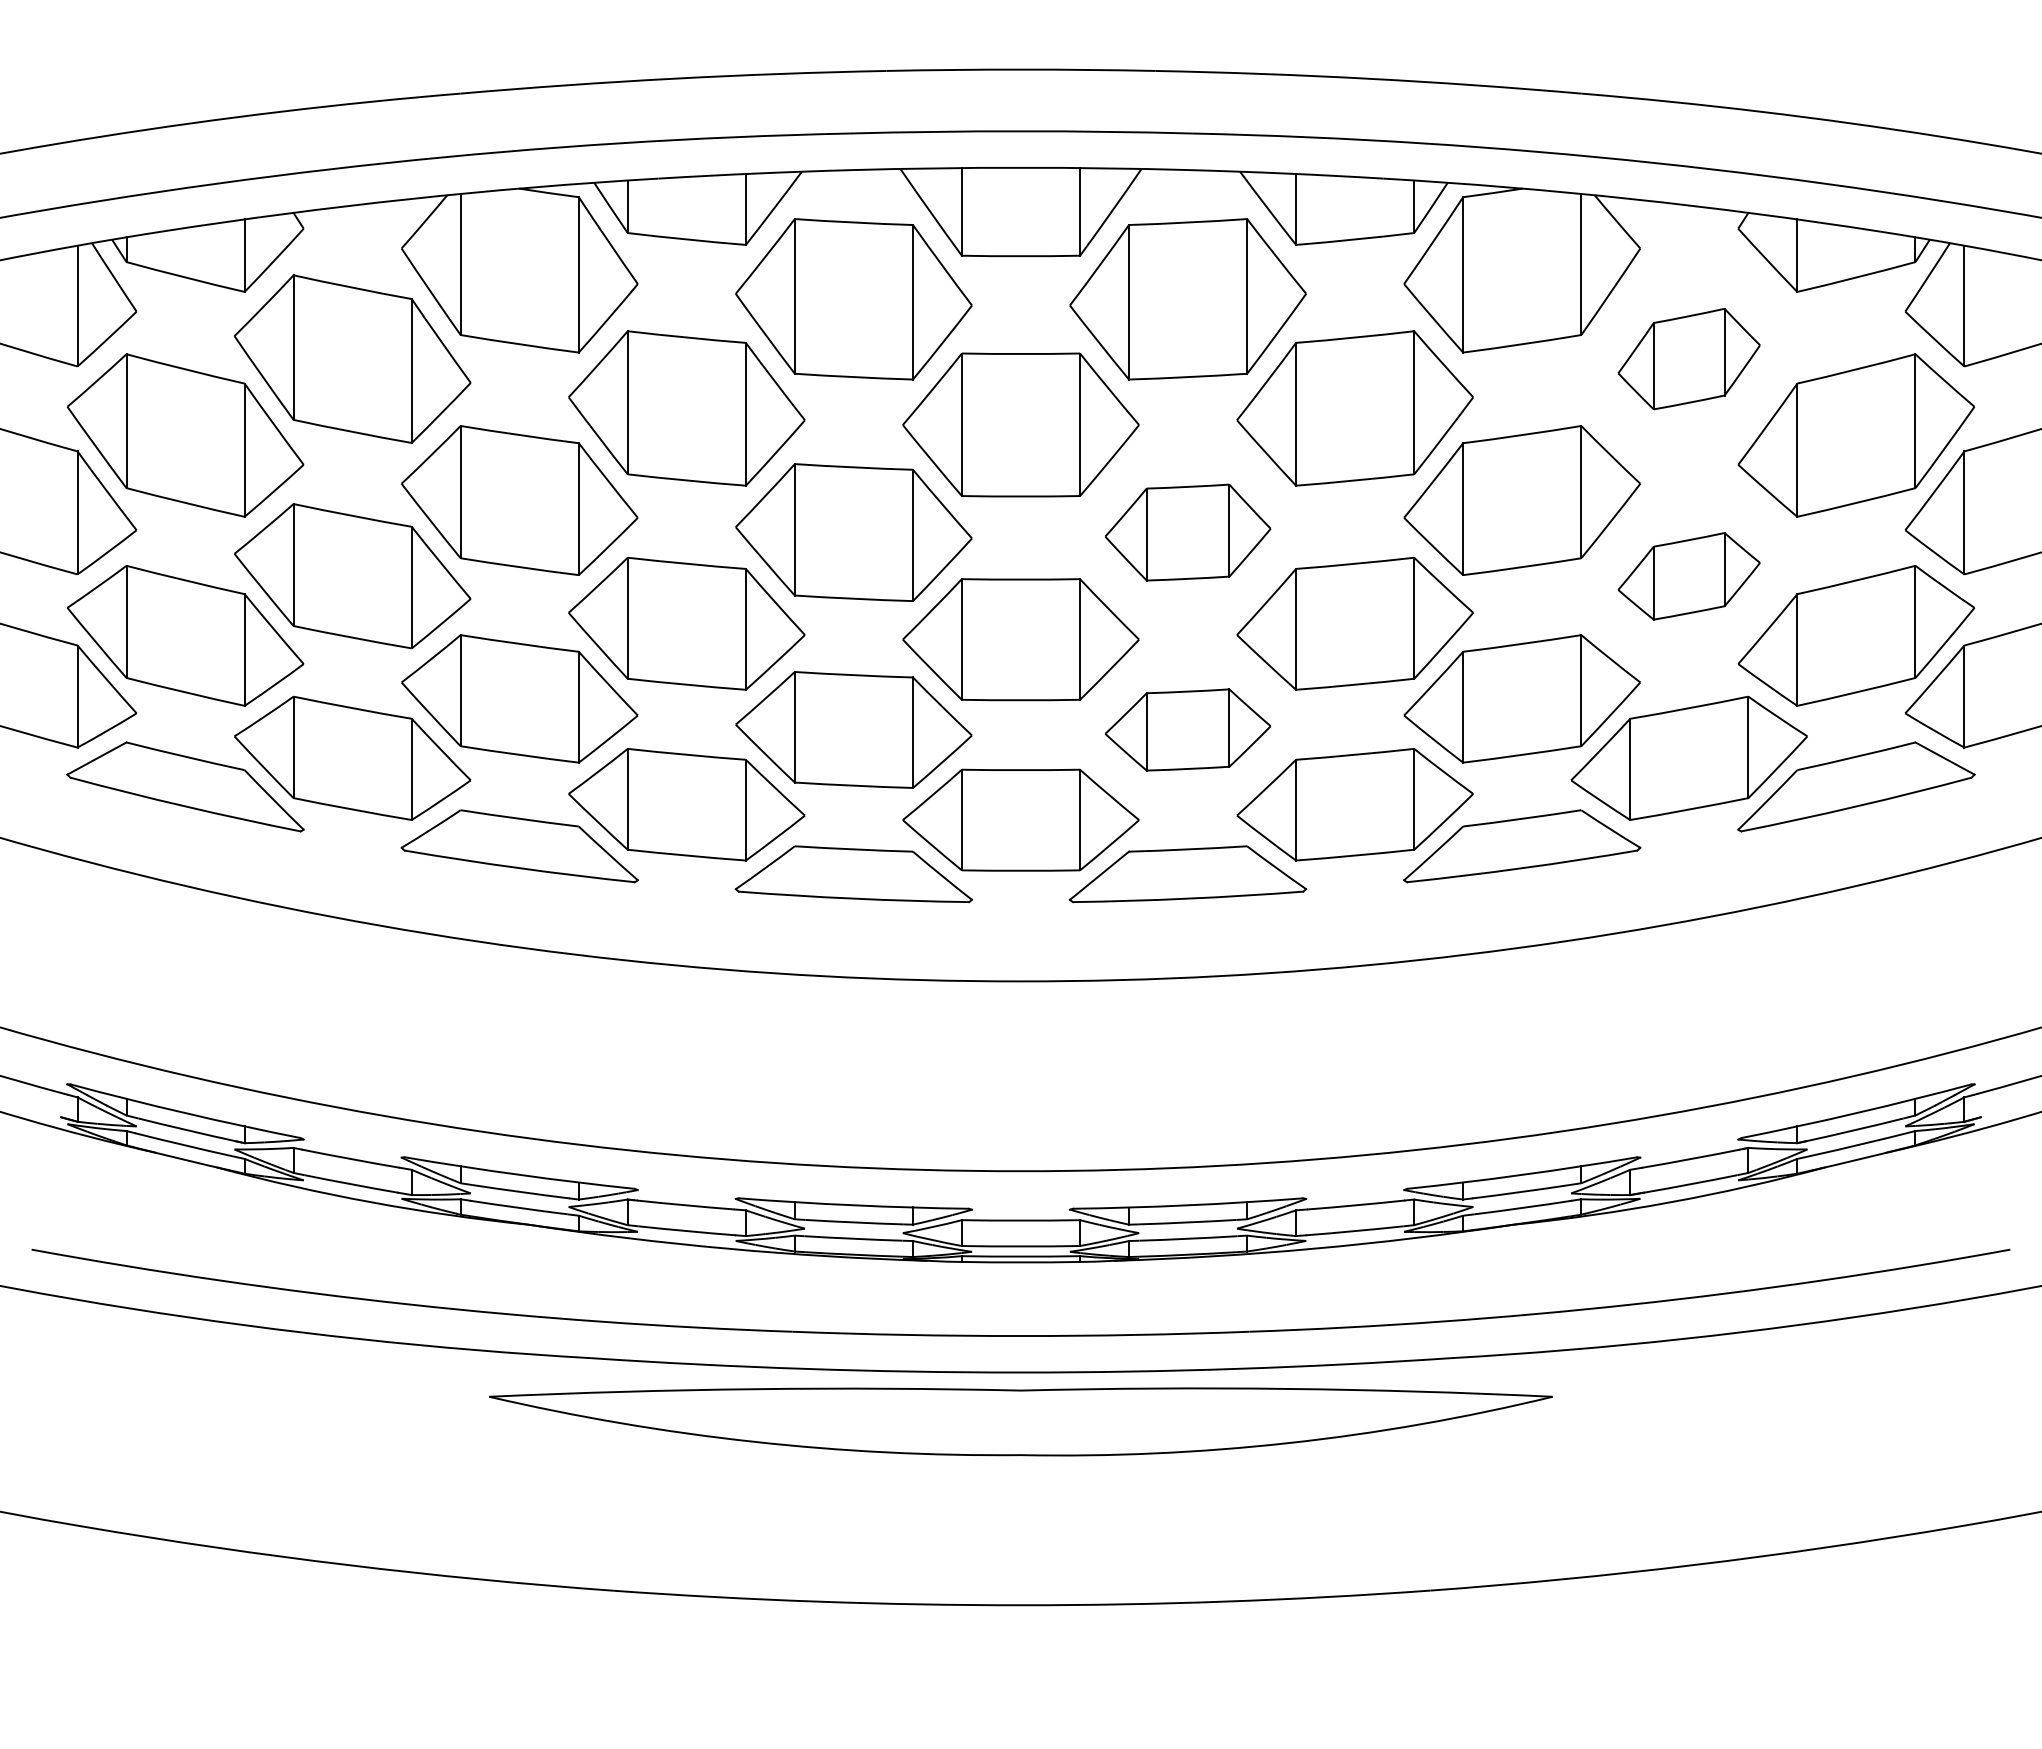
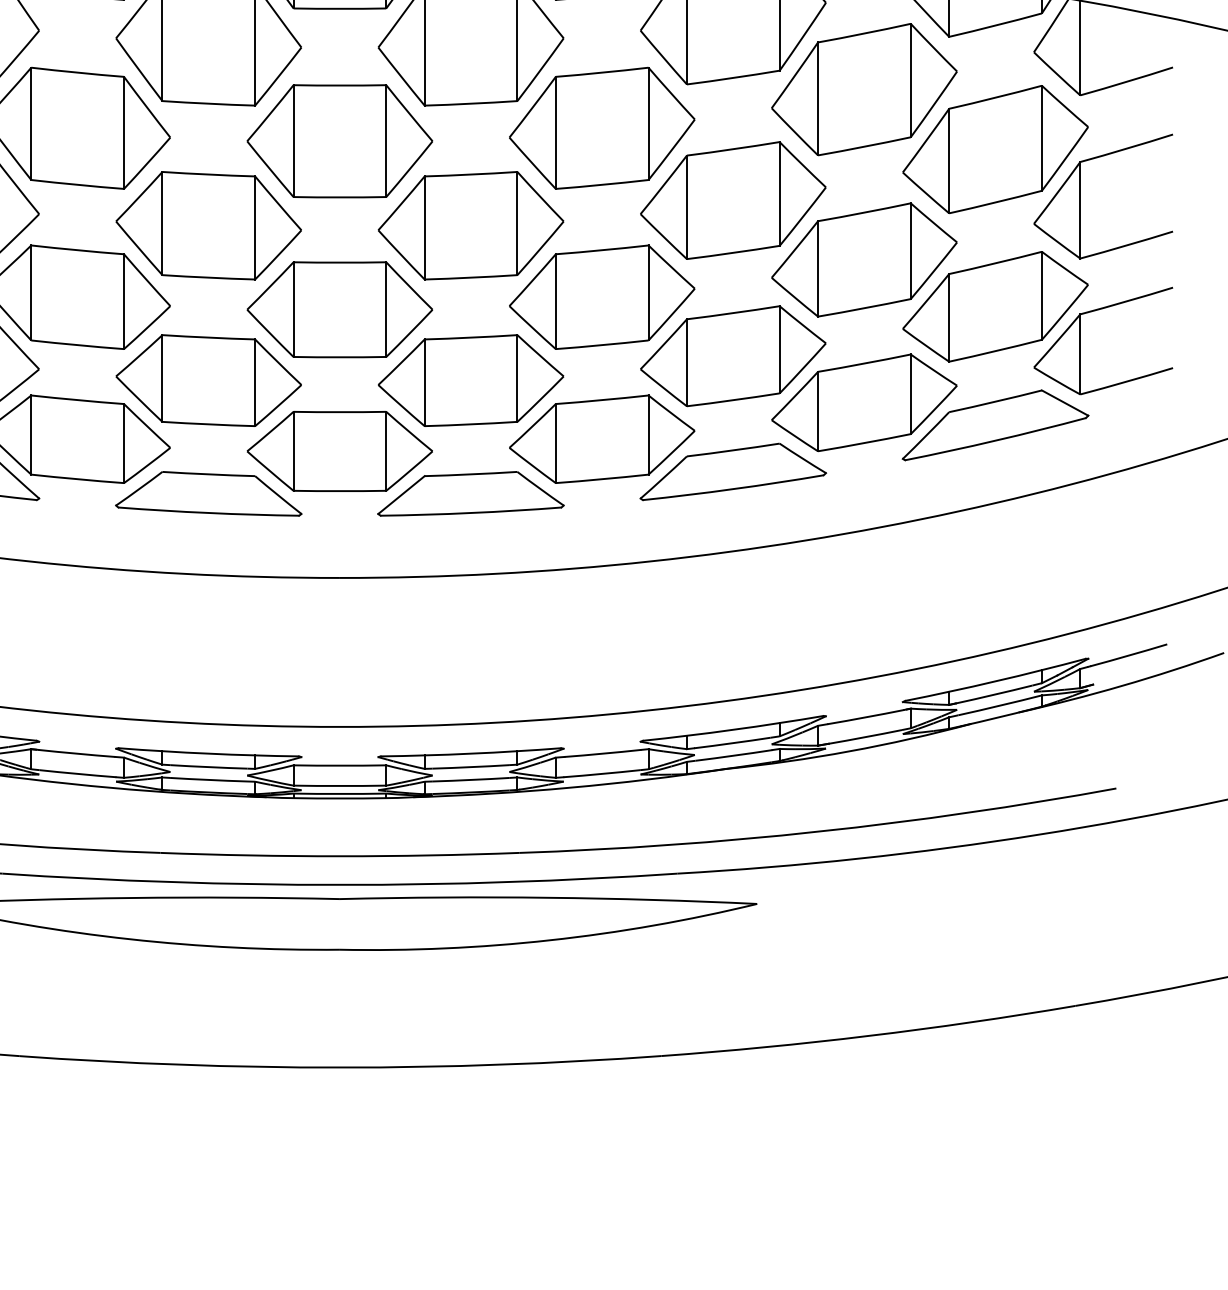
part: (1688, 358) -> (863, 89), size x1.67
part: (1187, 532) -> (470, 225), size x1.43
part: (1688, 576) -> (863, 260), size x1.67
part: (1187, 729) -> (470, 380), size x1.43

